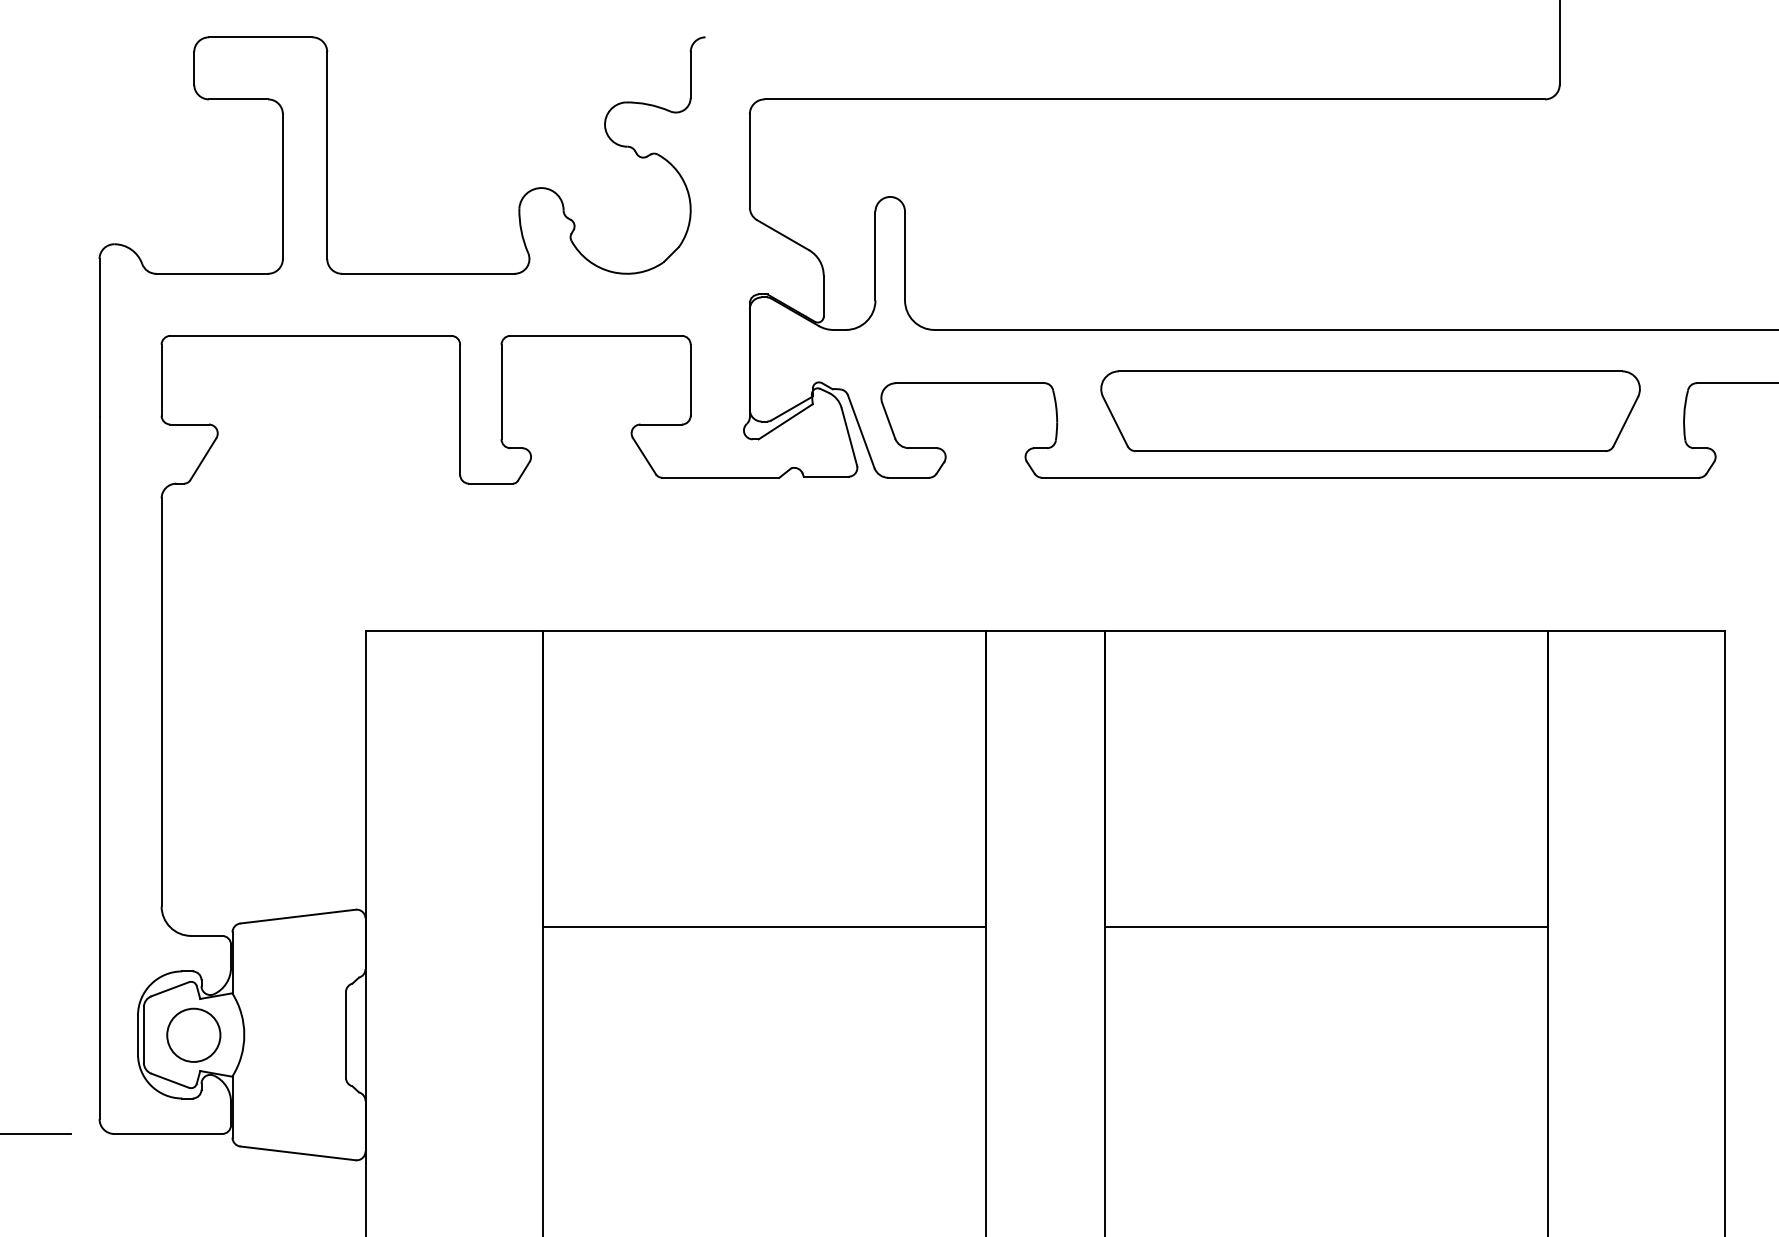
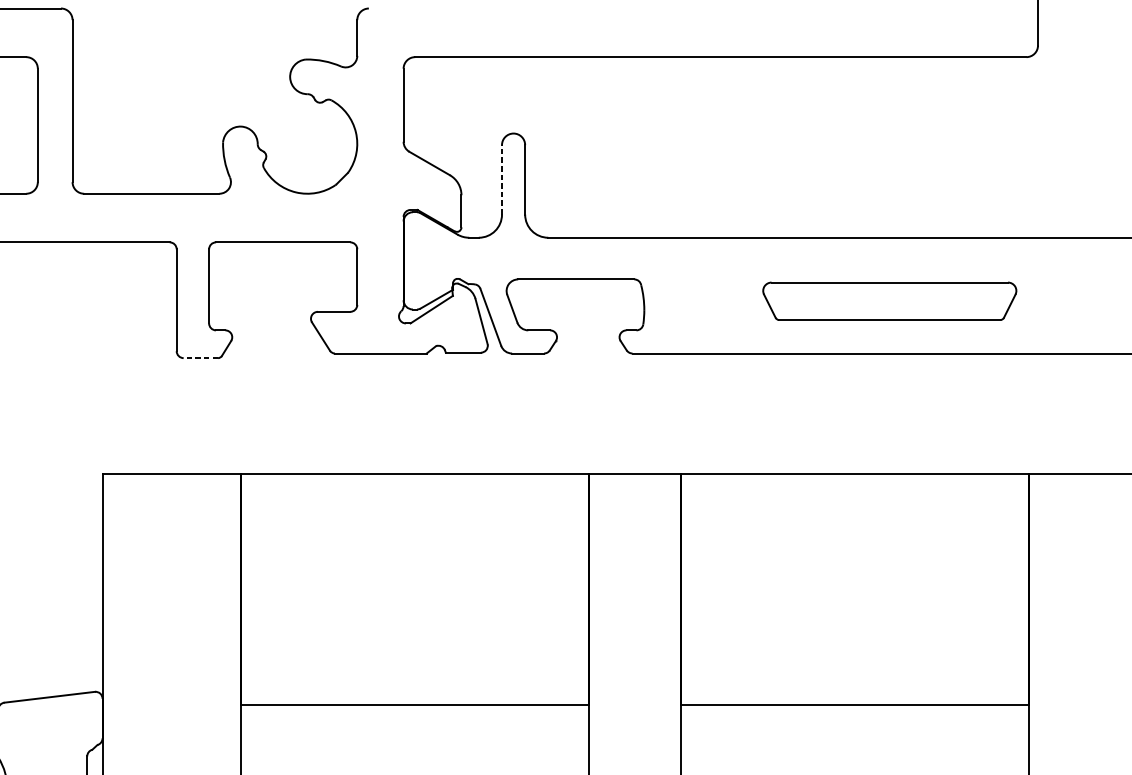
line: (875, 255) -> (502, 179), solid -> dashed
part: (1370, 410) -> (889, 300), size x0.6
line: (490, 483) -> (200, 358), solid -> dashed

